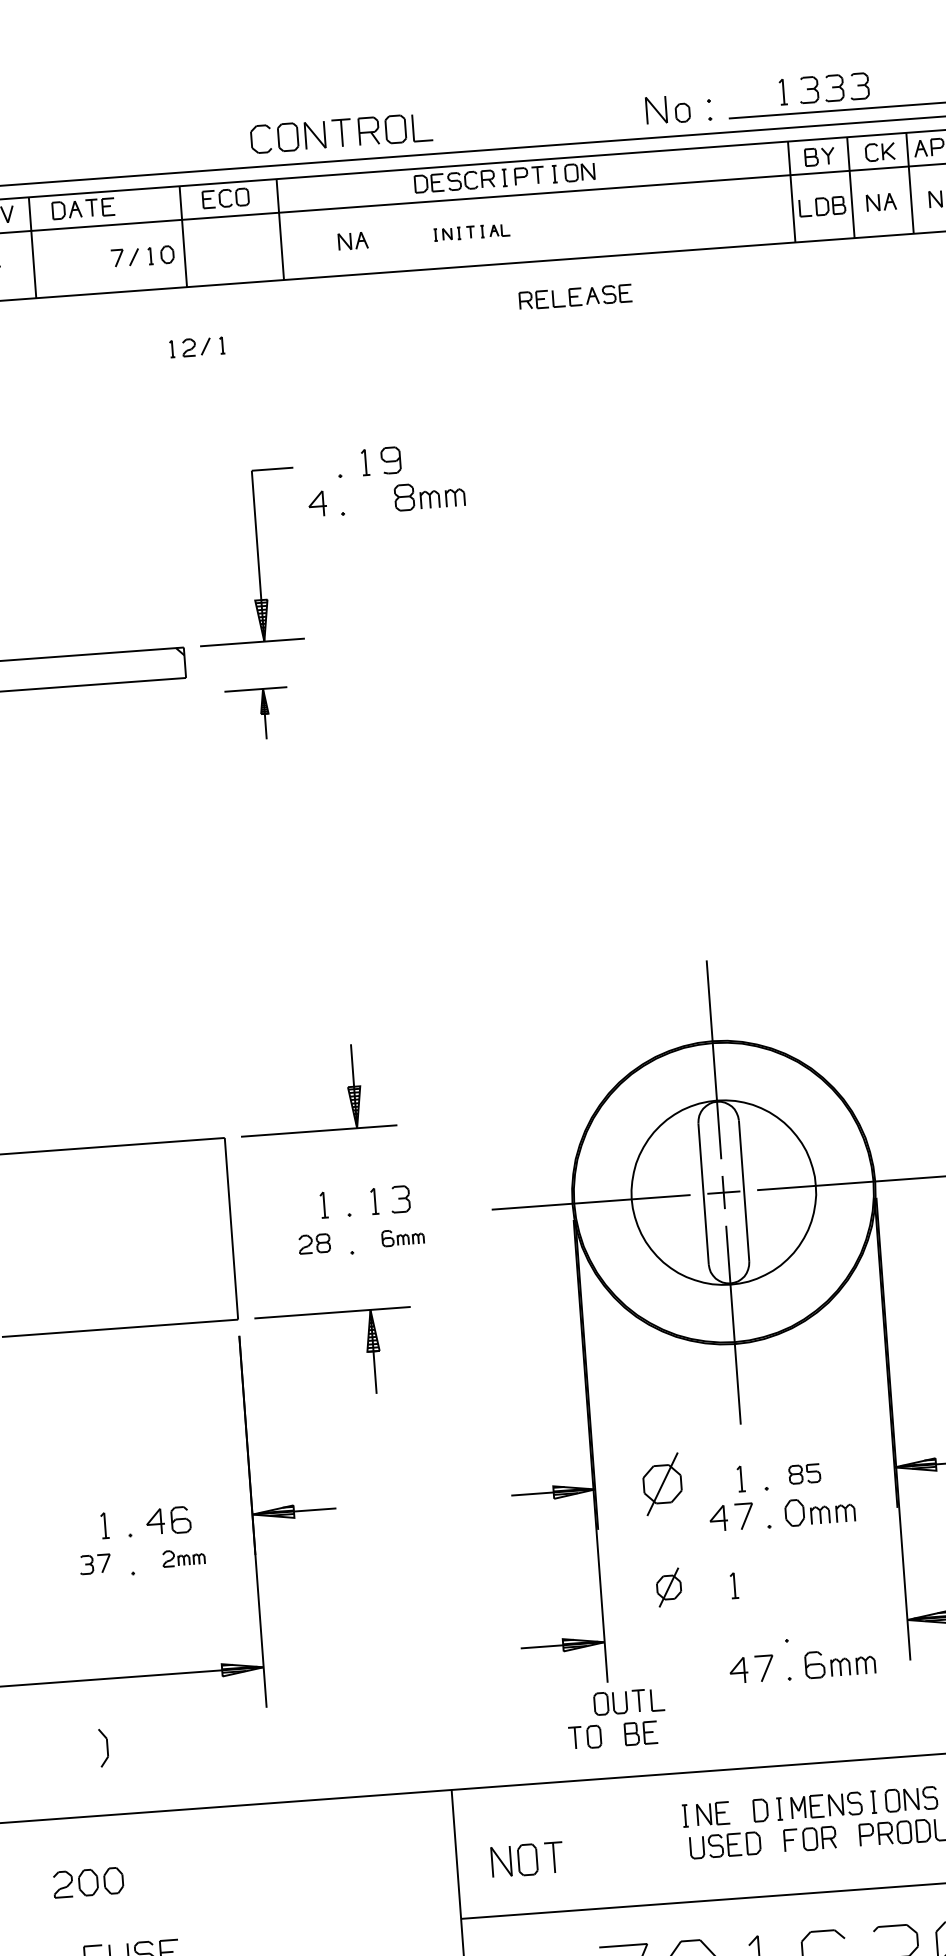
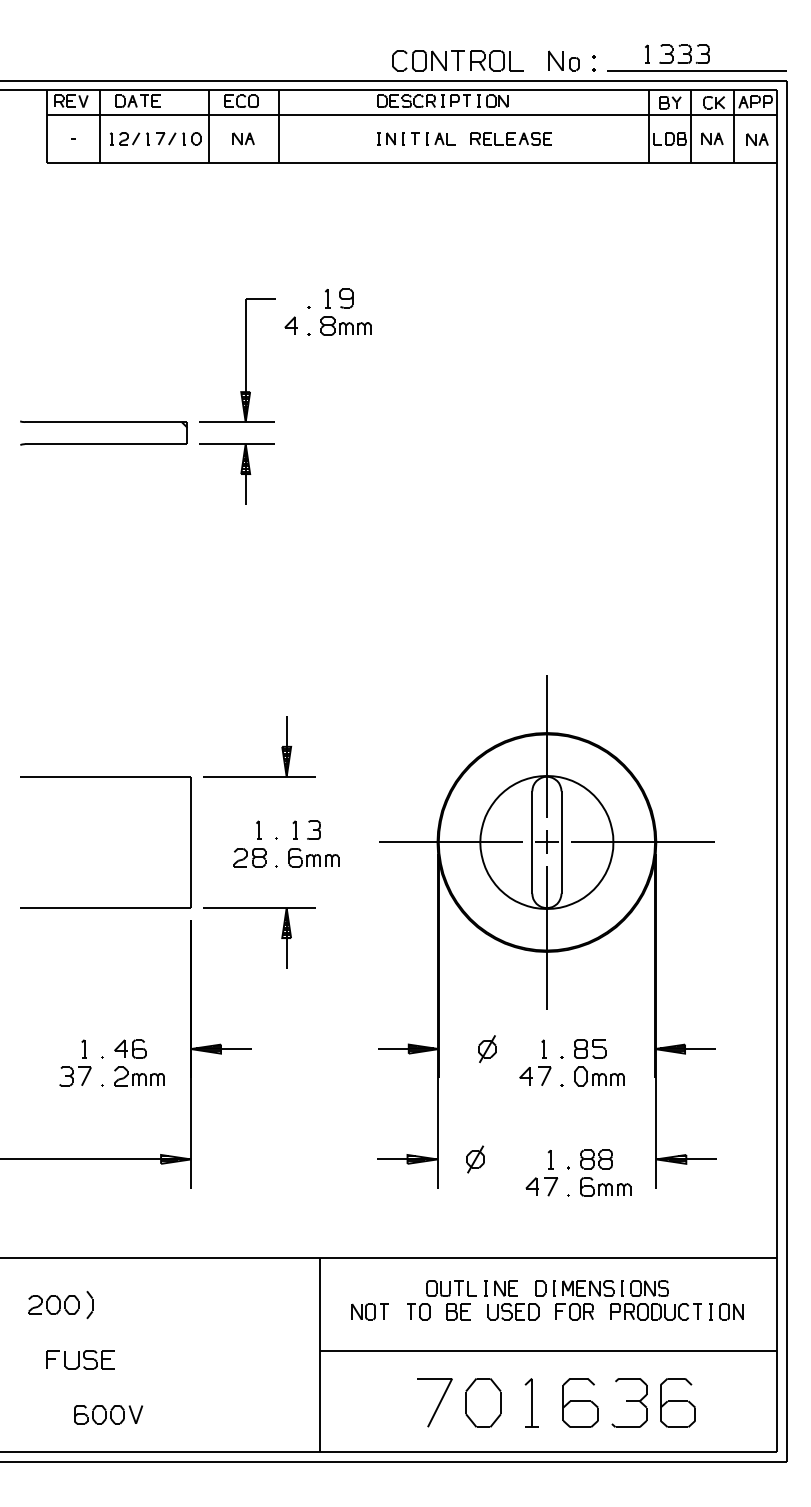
part: (340, 132) -> (457, 60), moved
part: (471, 231) -> (416, 138), size x1.43
part: (352, 240) -> (243, 138), moved
part: (574, 296) -> (510, 138), moved
part: (196, 346) -> (129, 138), moved
part: (428, 495) -> (345, 325), moved
part: (256, 713) -> (236, 473), size x1.67
part: (402, 1237) -> (313, 857), size x1.67
part: (313, 1243) -> (249, 857), size x1.43
part: (805, 1473) -> (590, 1048), size x1.43
part: (662, 1485) -> (487, 1049), size x0.62
part: (183, 1557) -> (139, 1076), size x1.67
part: (95, 1564) -> (75, 1076), size x1.43
part: (734, 1585) -> (550, 1159), moved
part: (668, 1587) -> (475, 1159), moved
part: (824, 1626) -> (596, 1159), added
part: (615, 1719) -> (441, 1300), moved
part: (103, 1748) -> (89, 1305), moved
part: (526, 1859) -> (369, 1311), size x0.71

